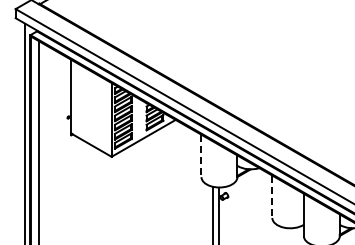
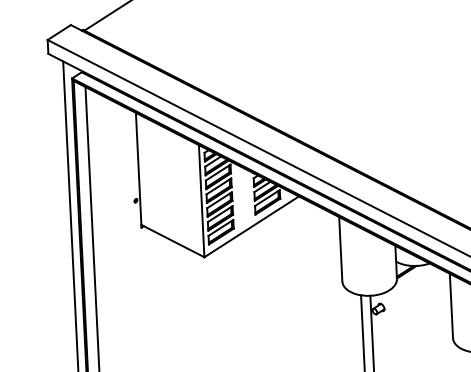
line: (201, 156) -> (340, 250), dashed -> solid
line: (272, 197) -> (451, 307), dashed -> solid

